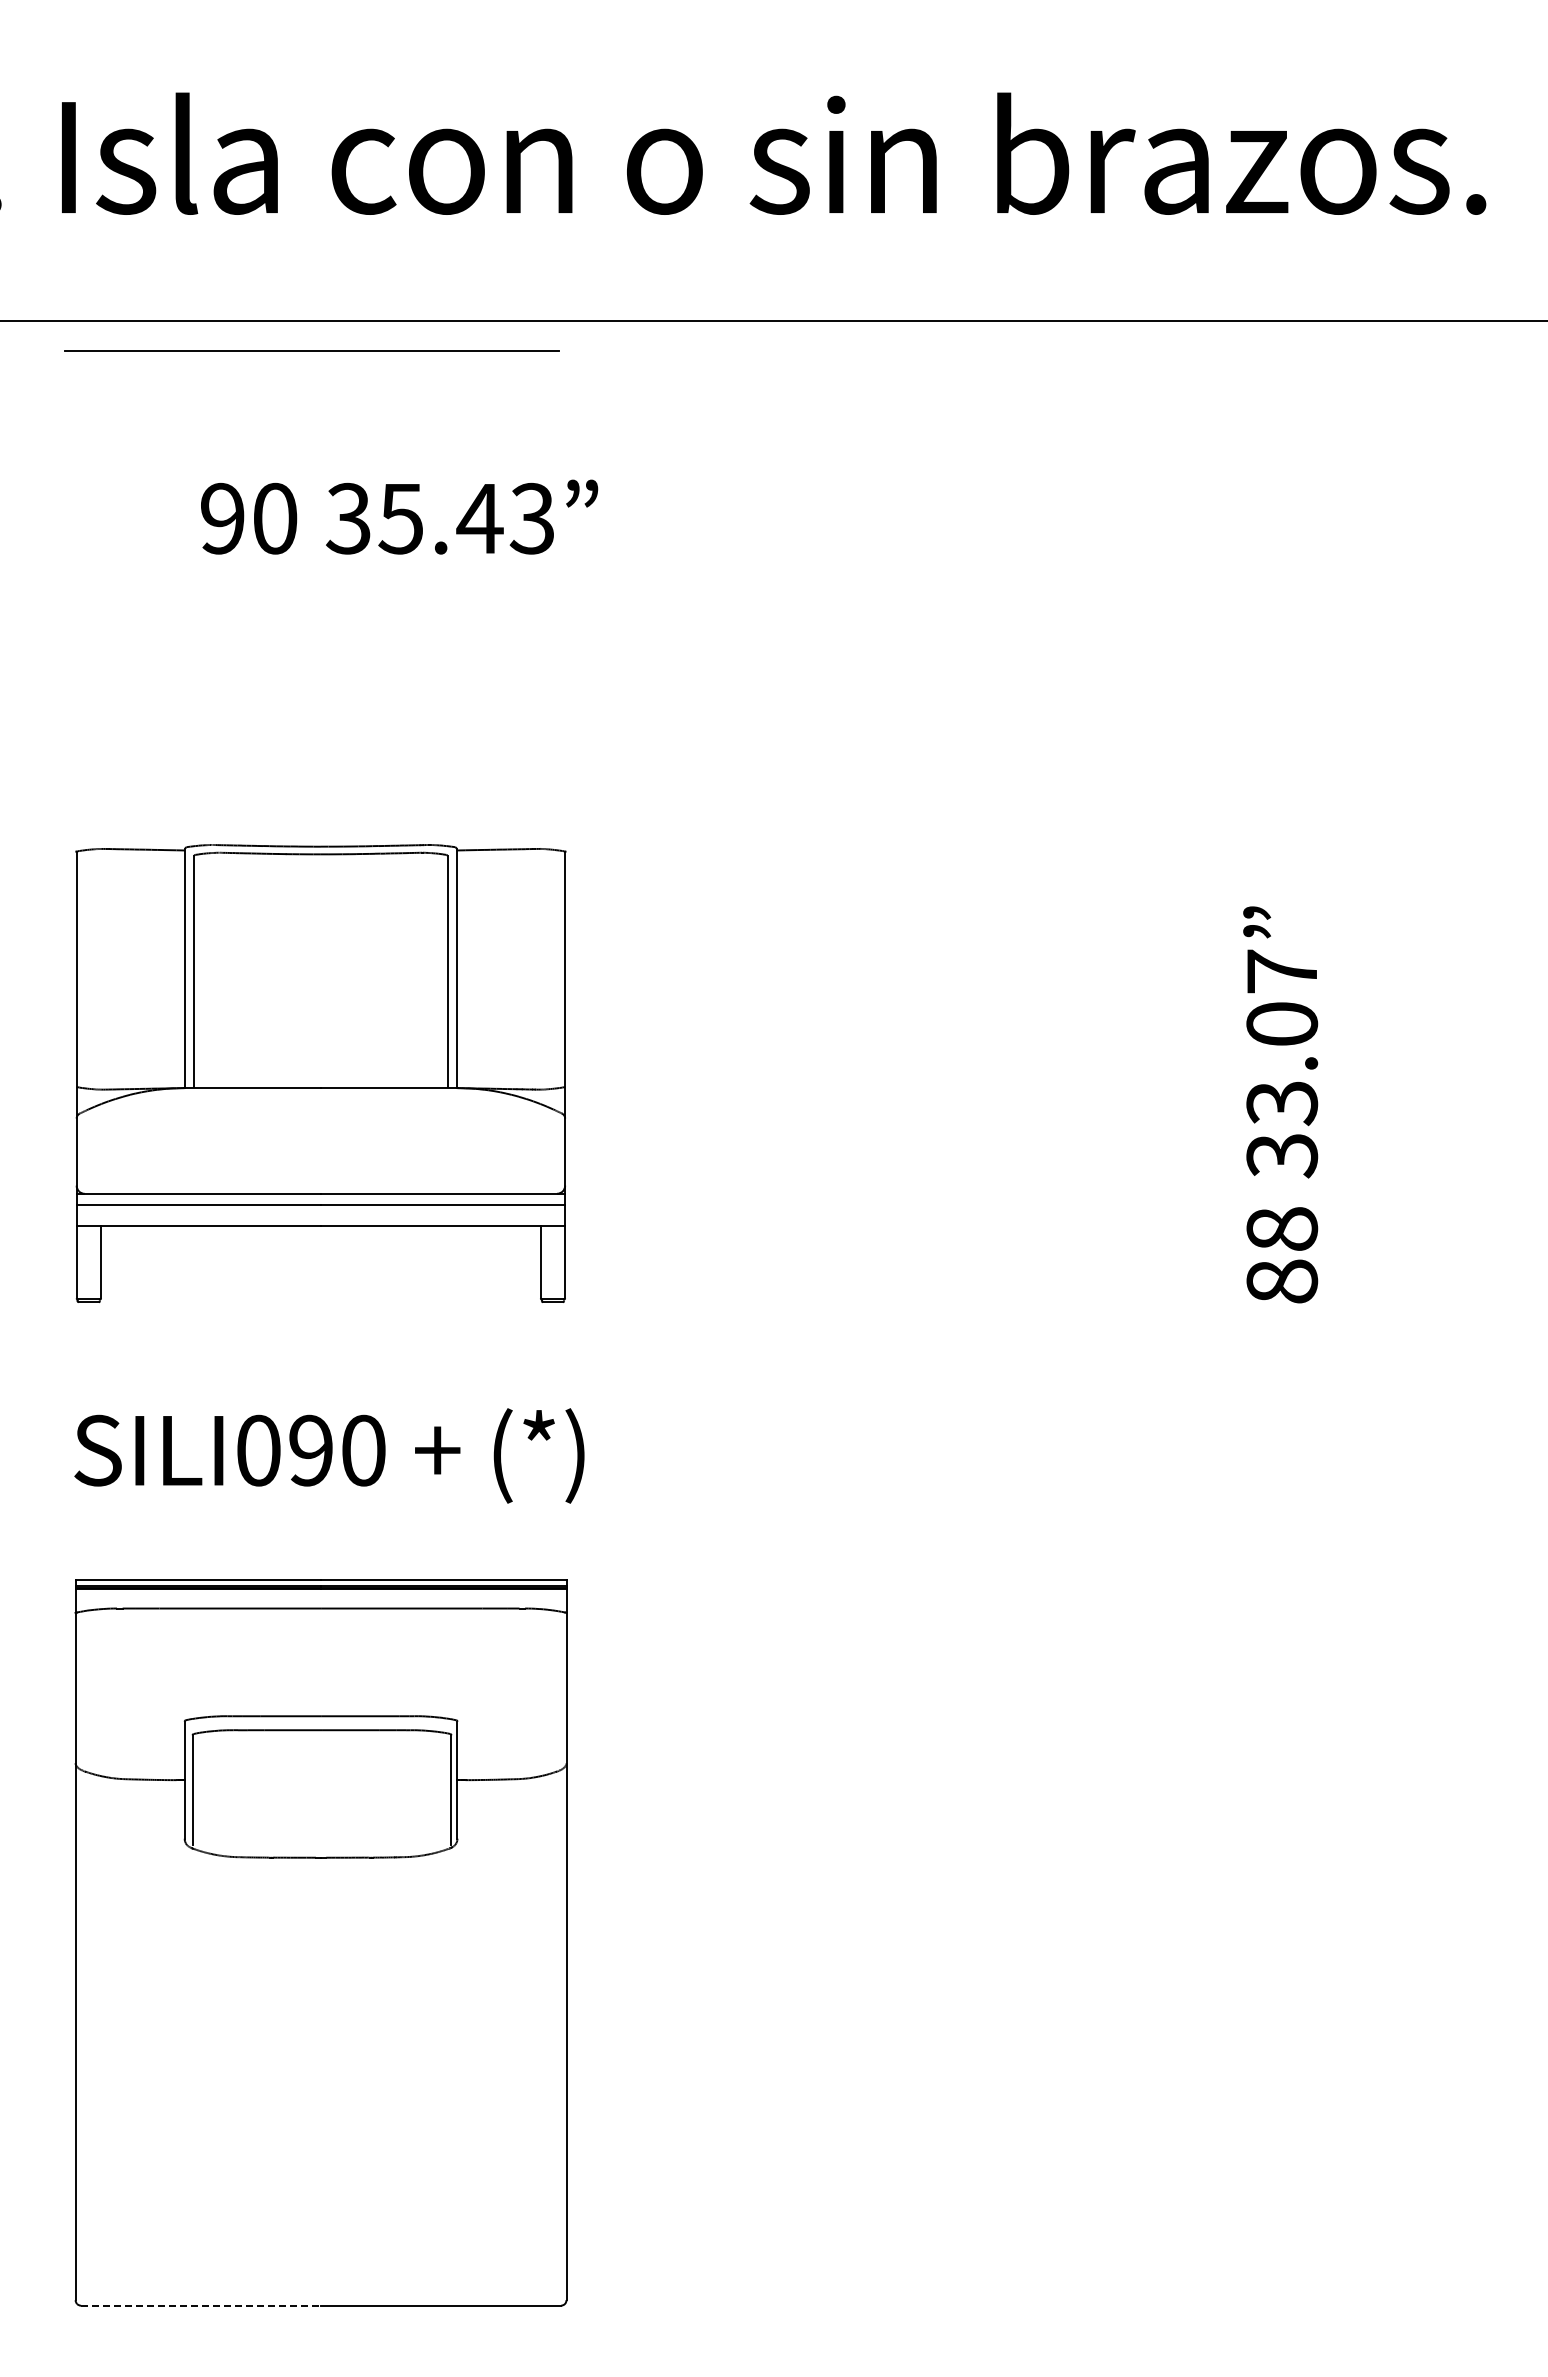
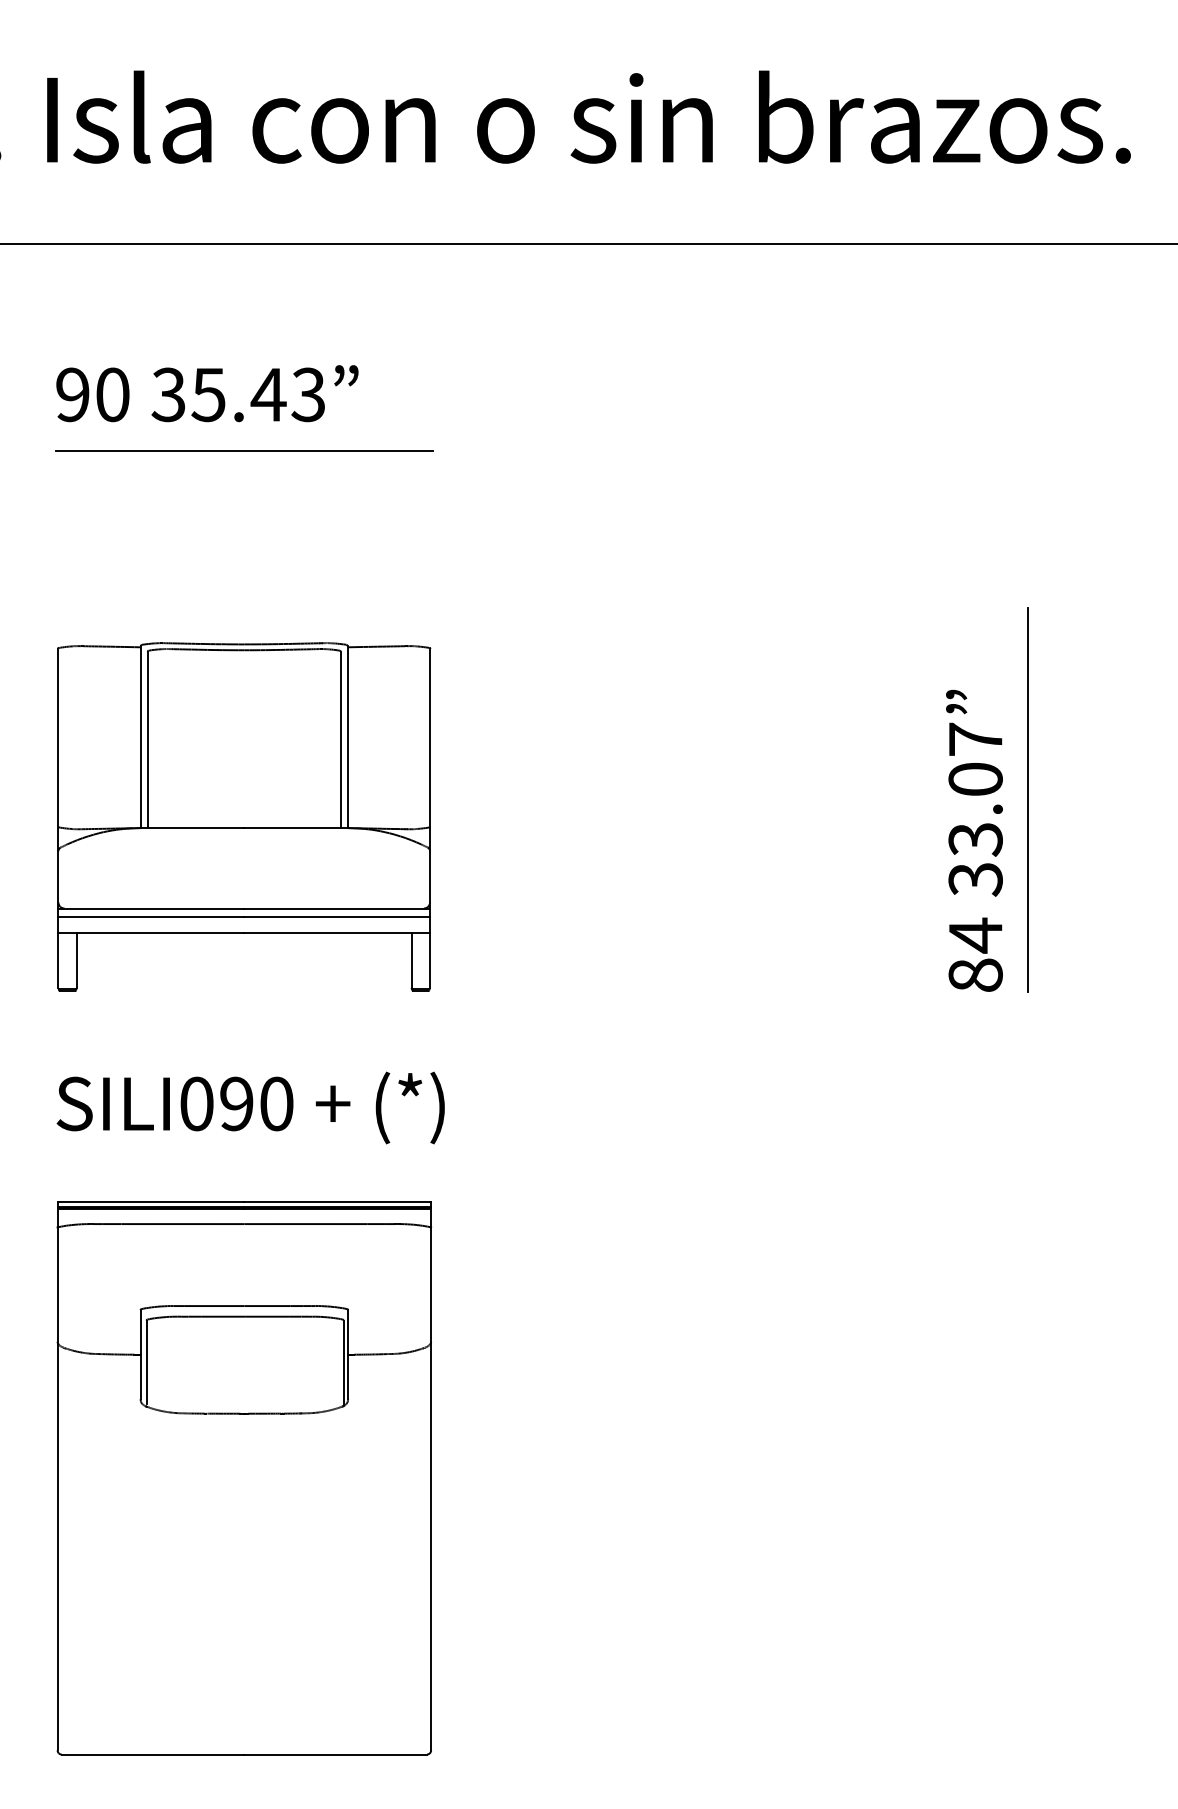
line: (311, 350) -> (243, 451), moved
text: (399, 516) -> (207, 393), moved
line: (1351, 1051) -> (1028, 800), added
text: (1282, 1229) -> (975, 935), 88 -> 84
line: (201, 2305) -> (153, 1754), dashed -> solid

